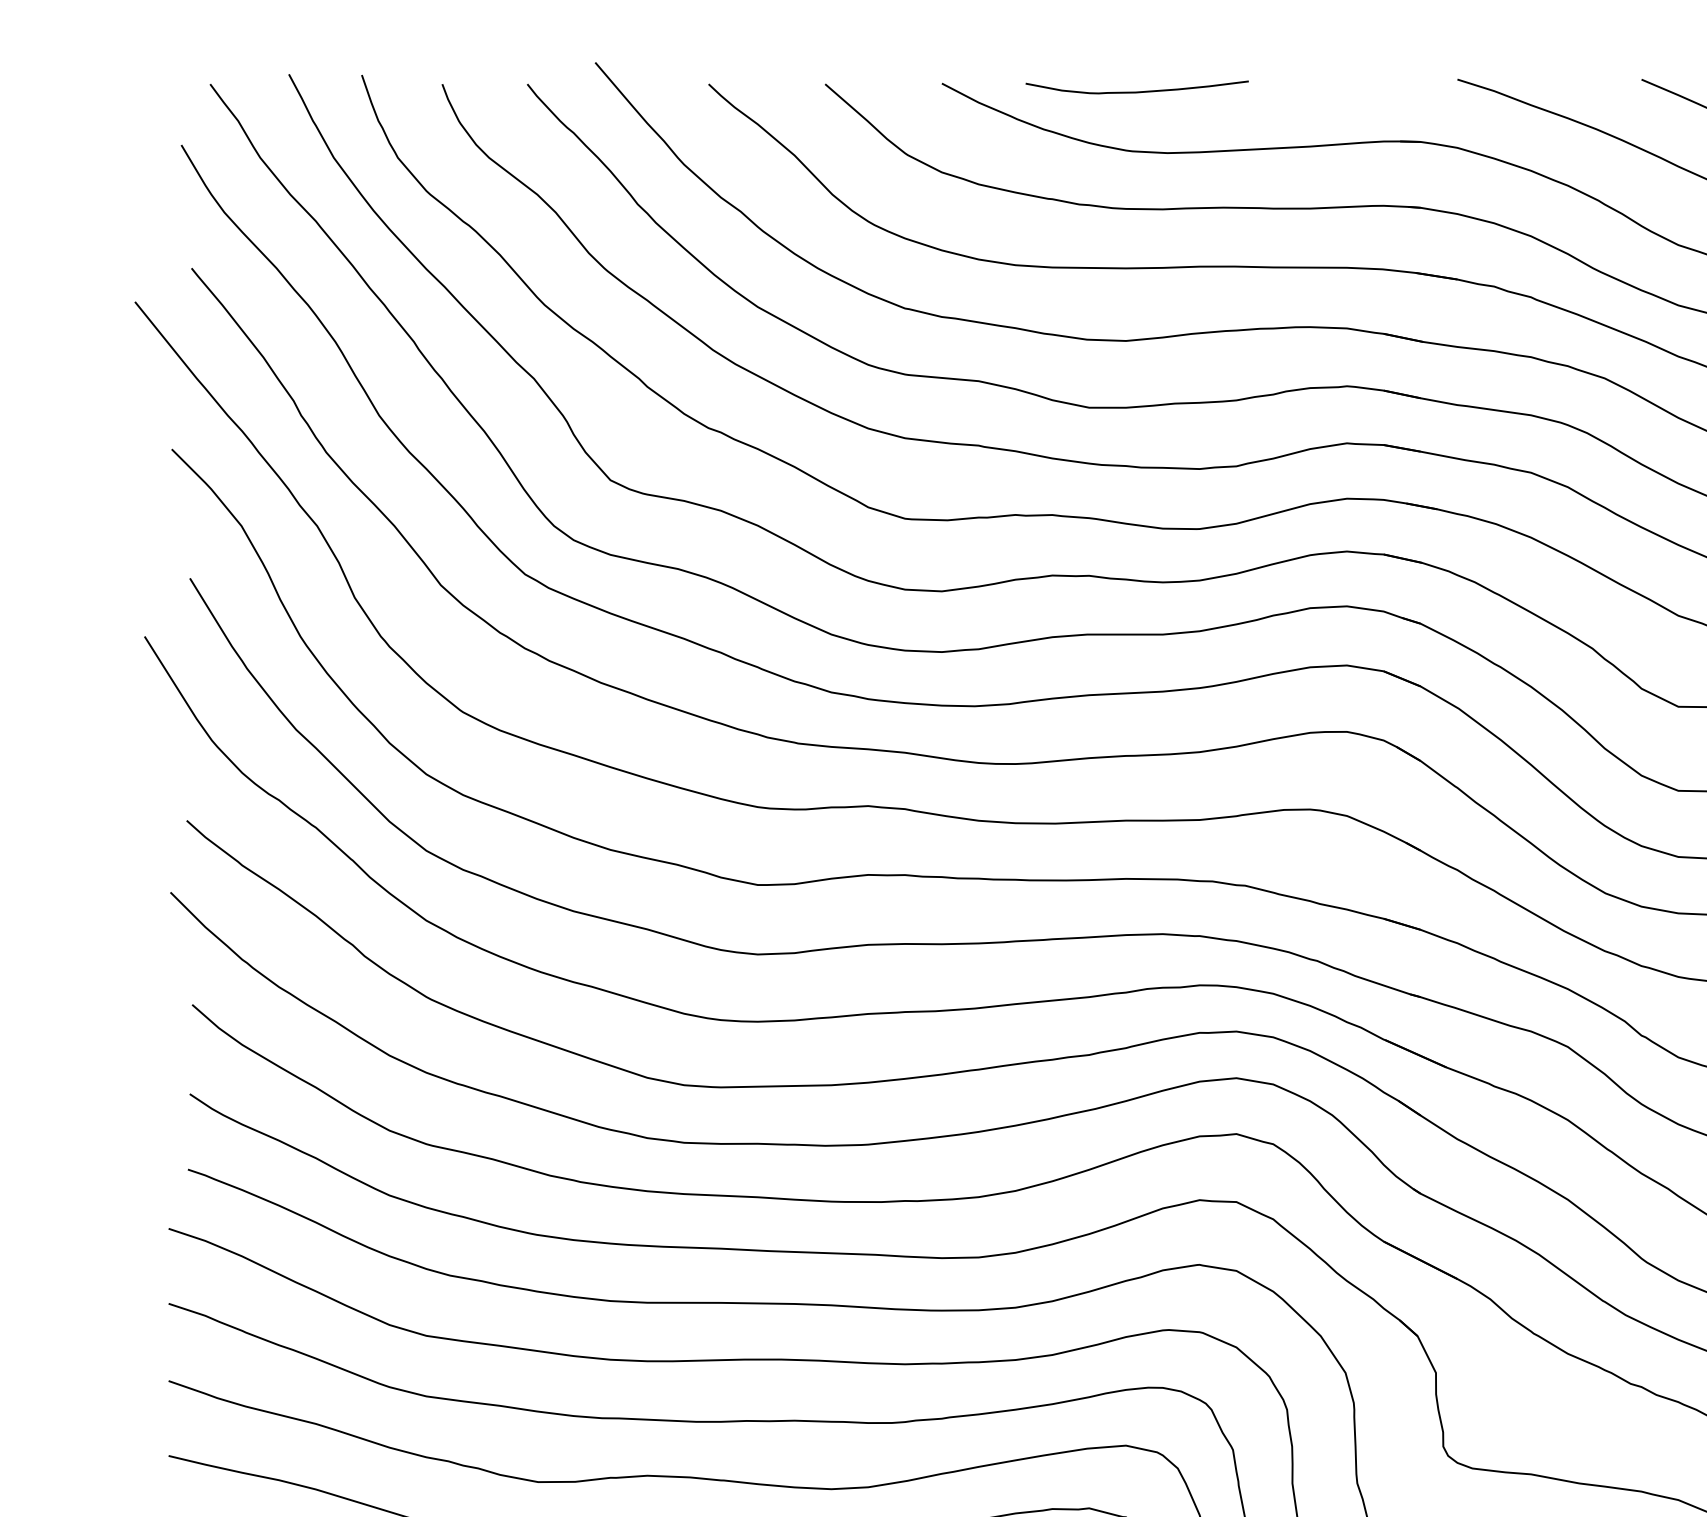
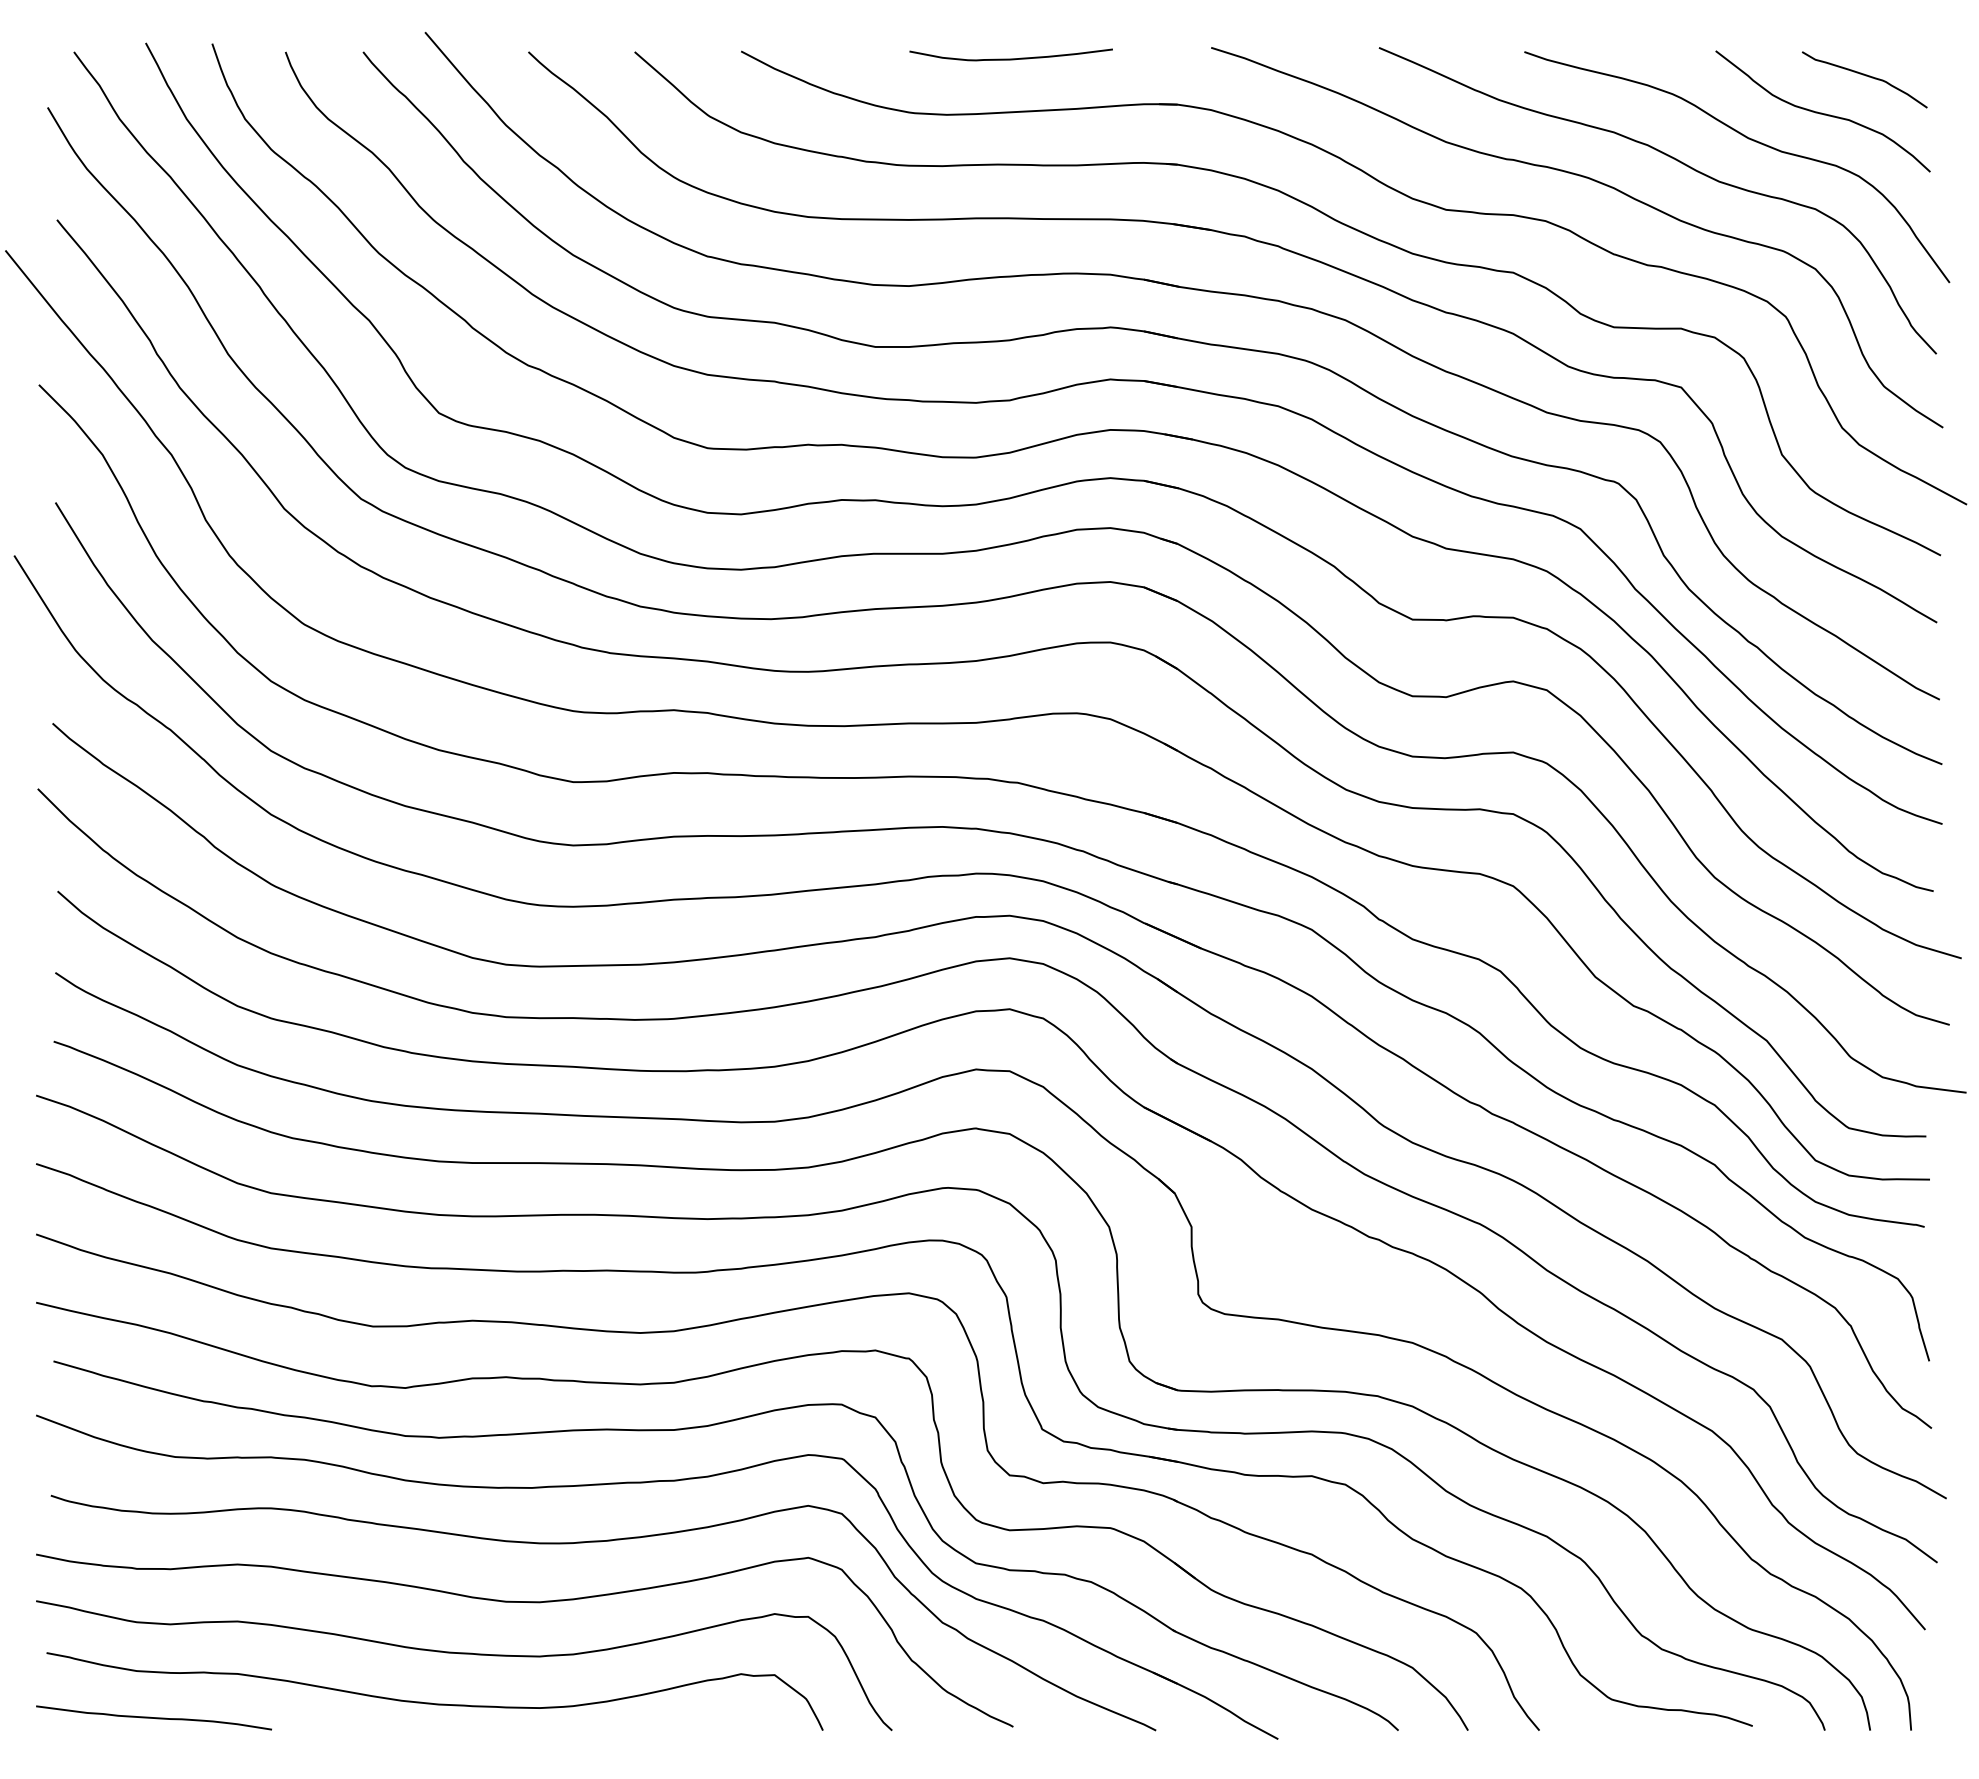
curve: (1136, 91) -> (1010, 58), moved

